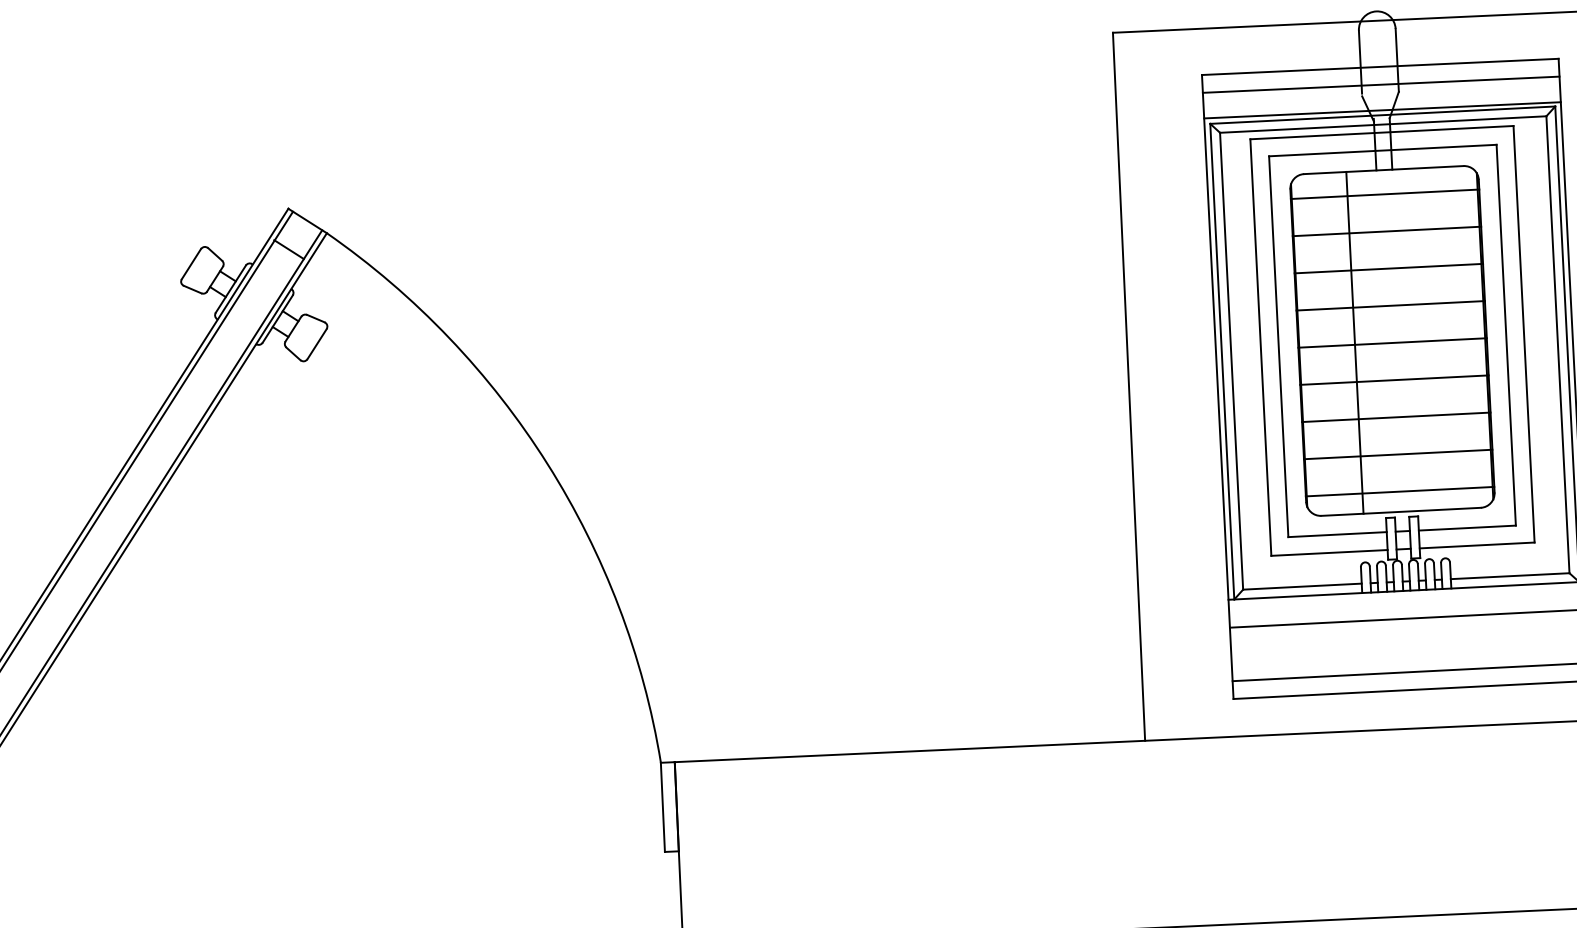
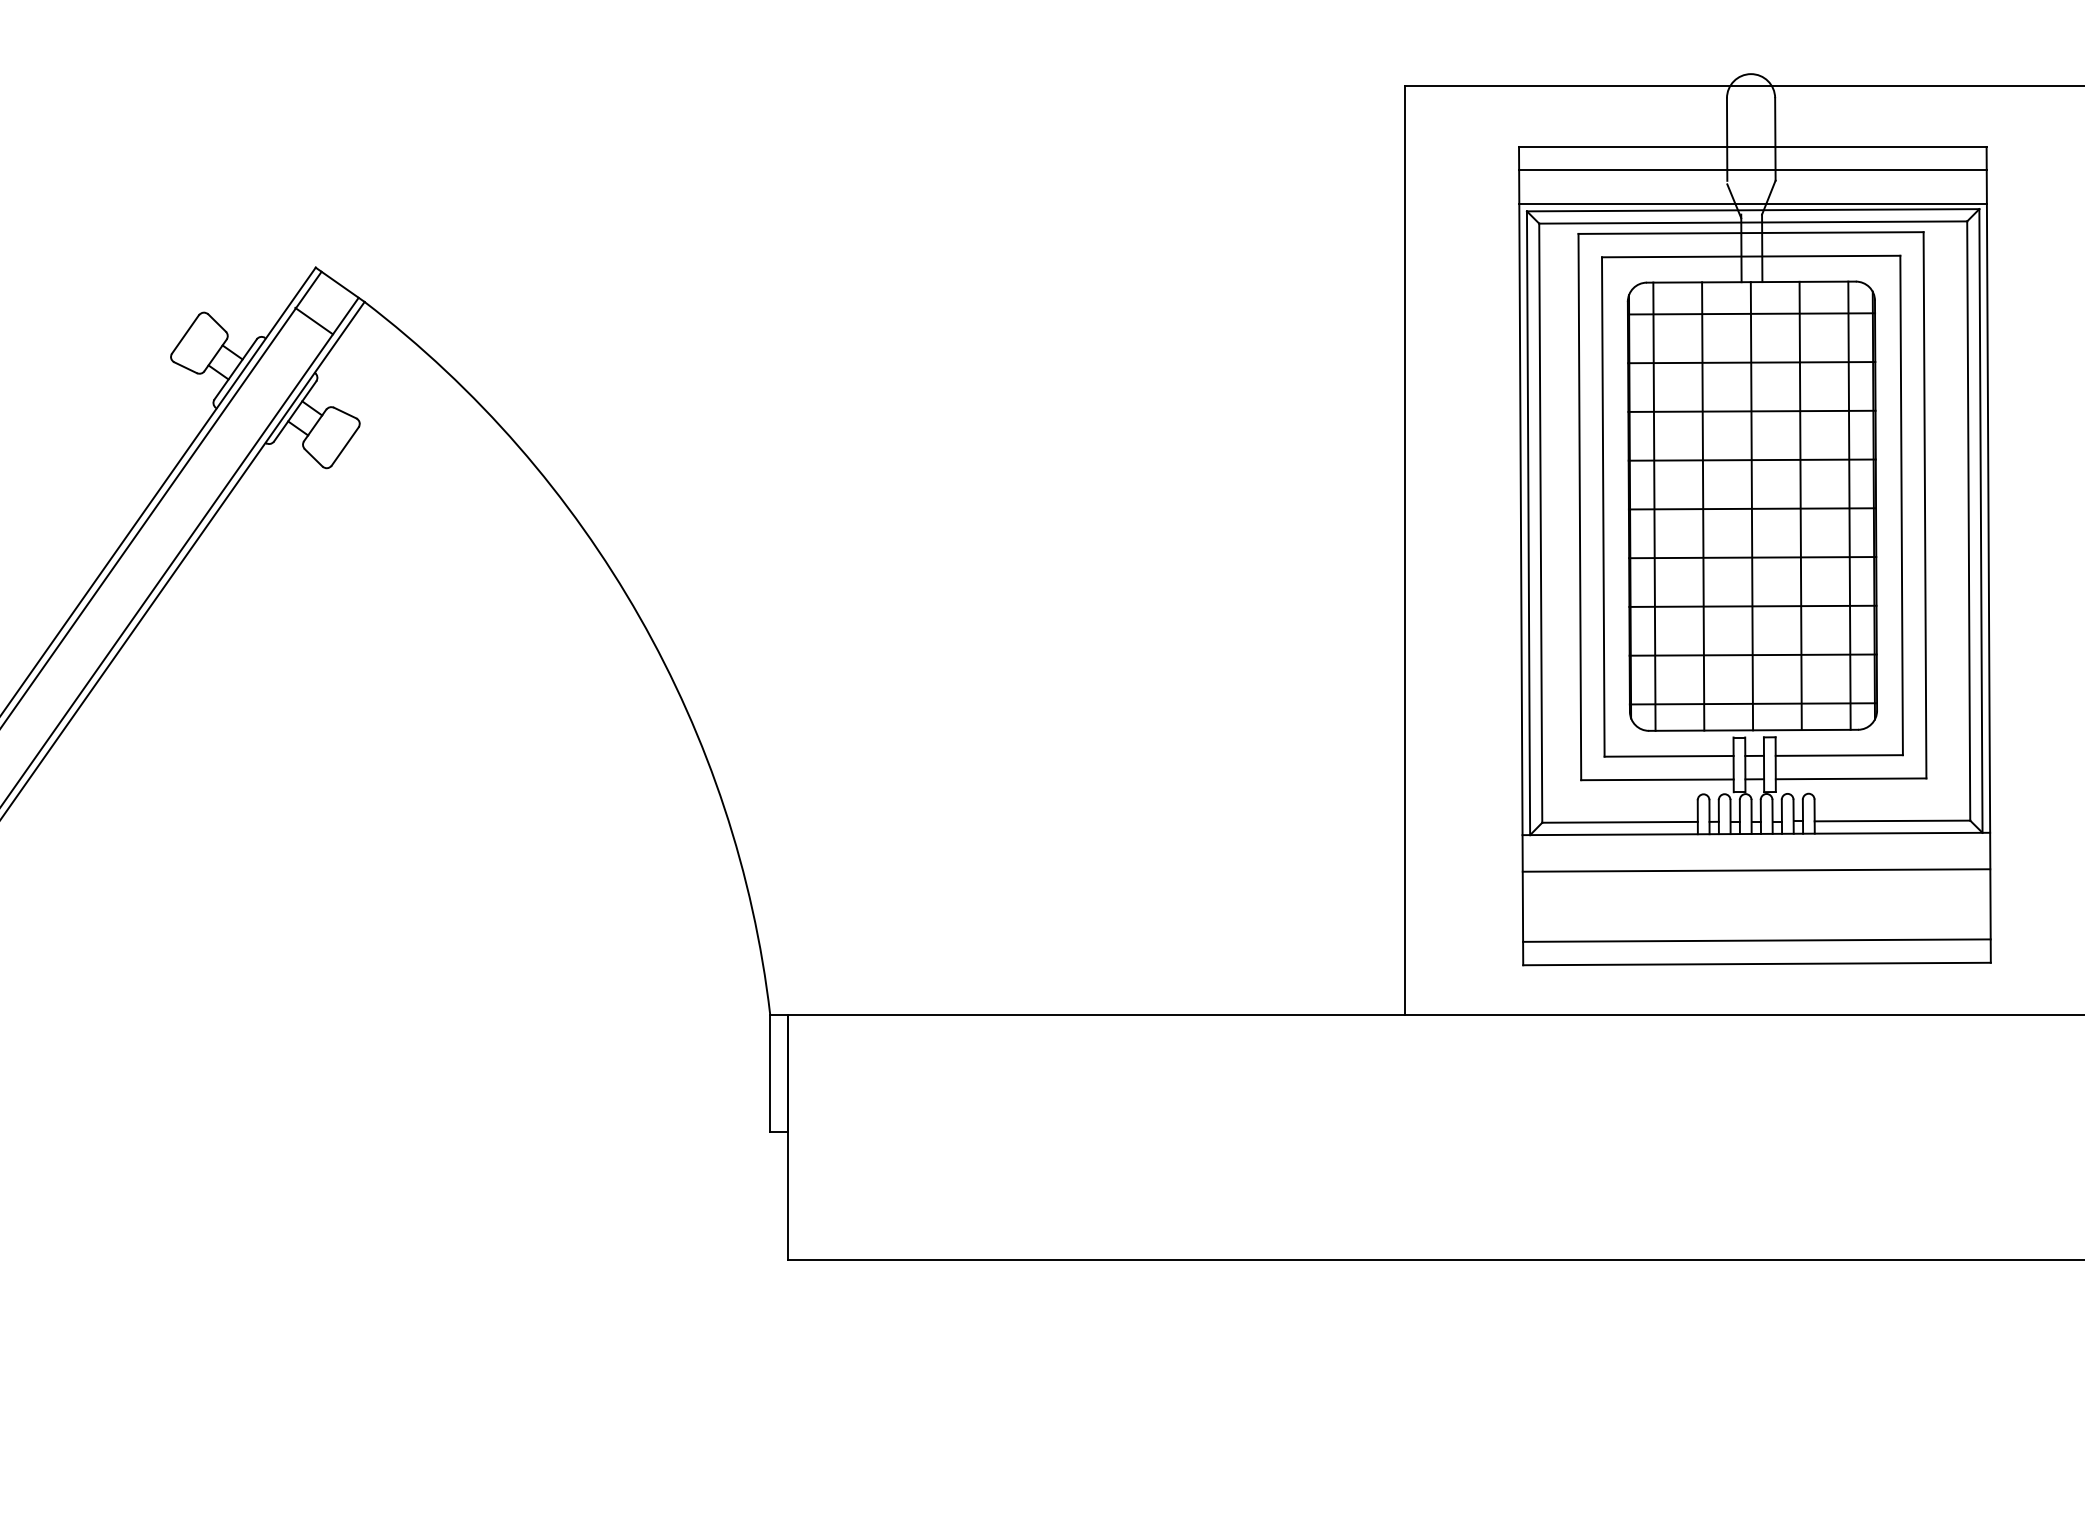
line: (1466, 337) -> (1849, 505), added
line: (1429, 338) -> (1800, 505), added
line: (1391, 341) -> (1751, 506), added
line: (1317, 344) -> (1654, 506), added

